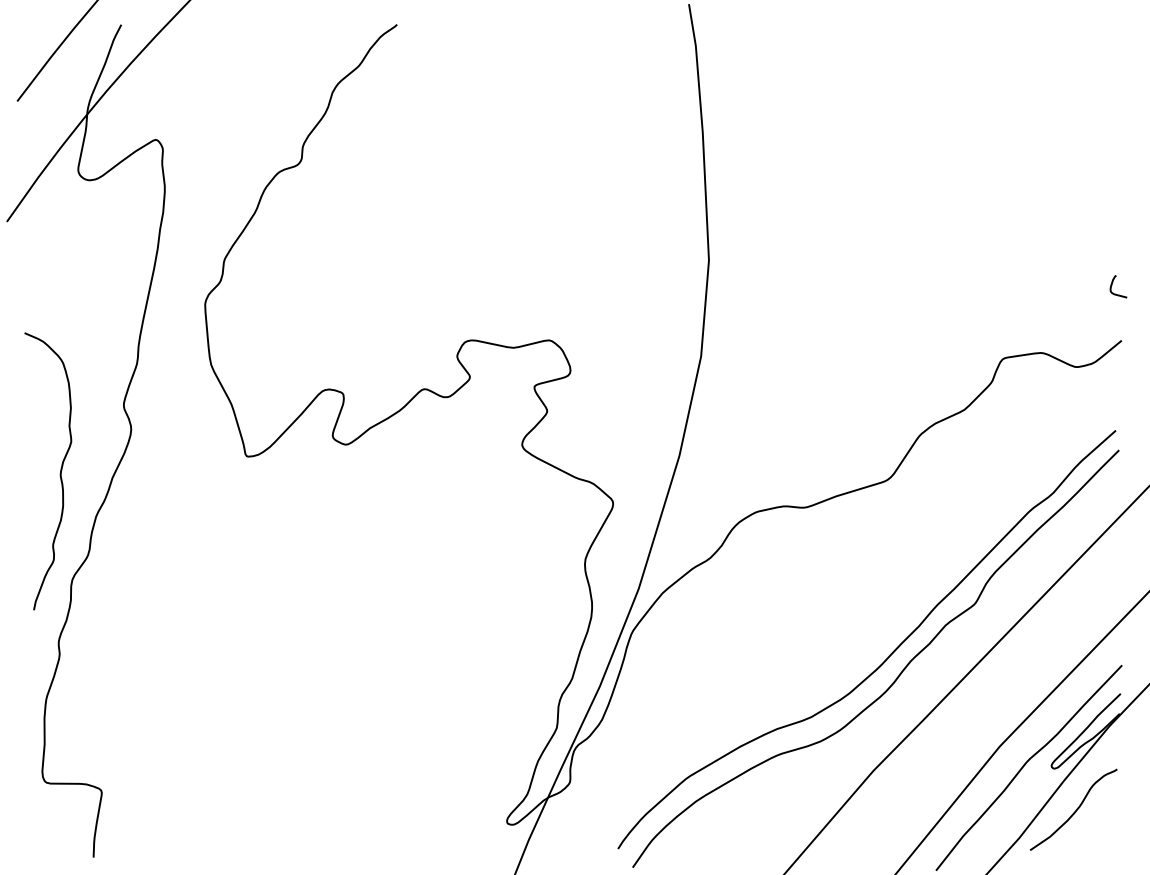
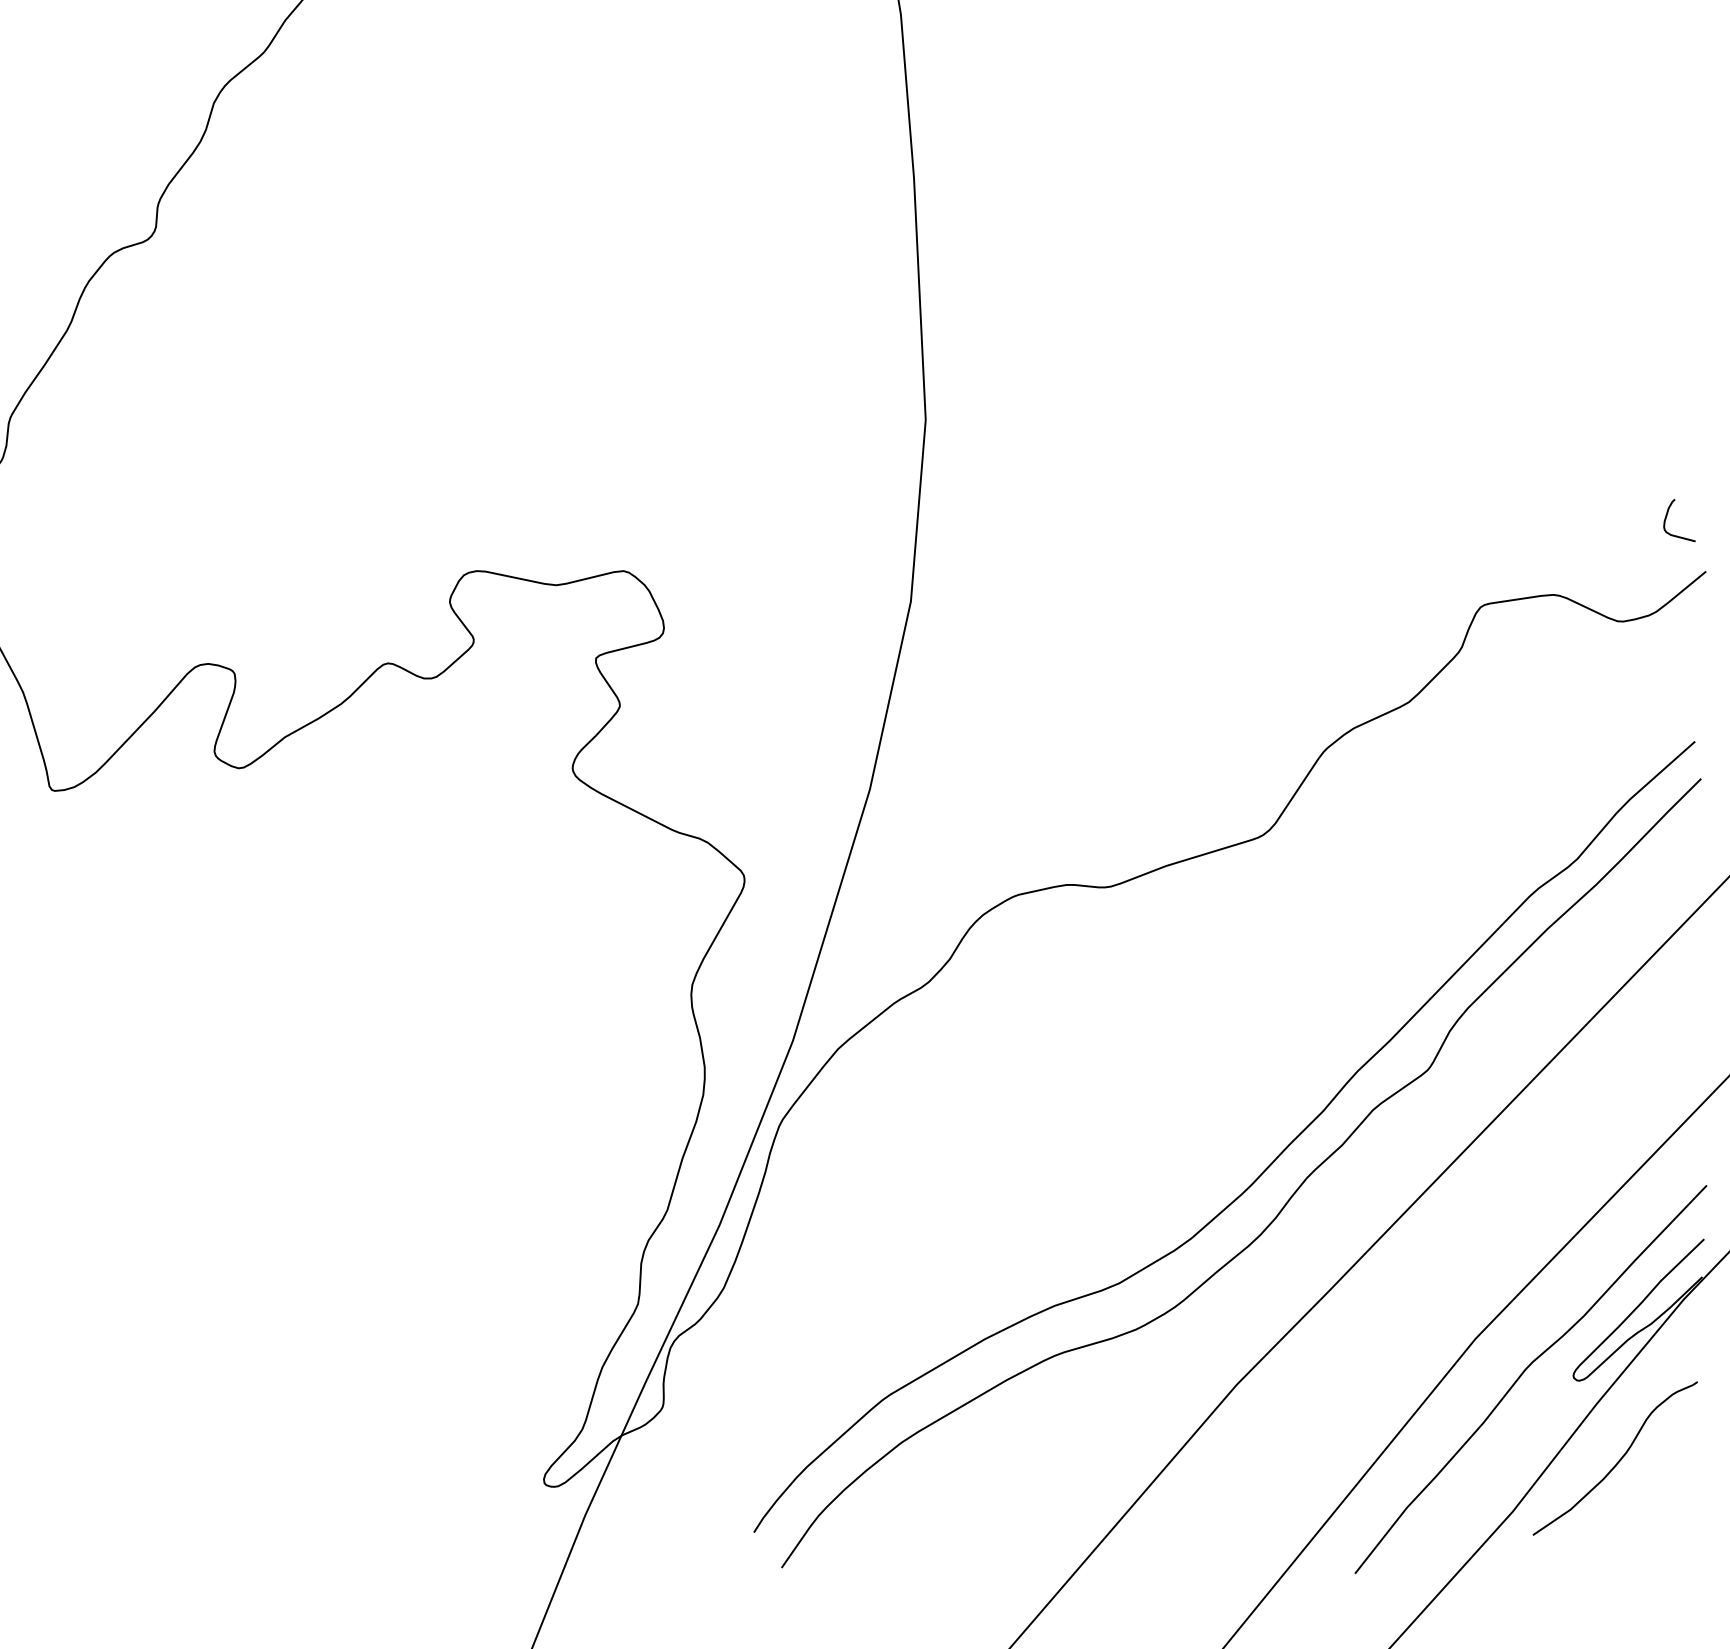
curve: (1112, 285) -> (1667, 518), moved

